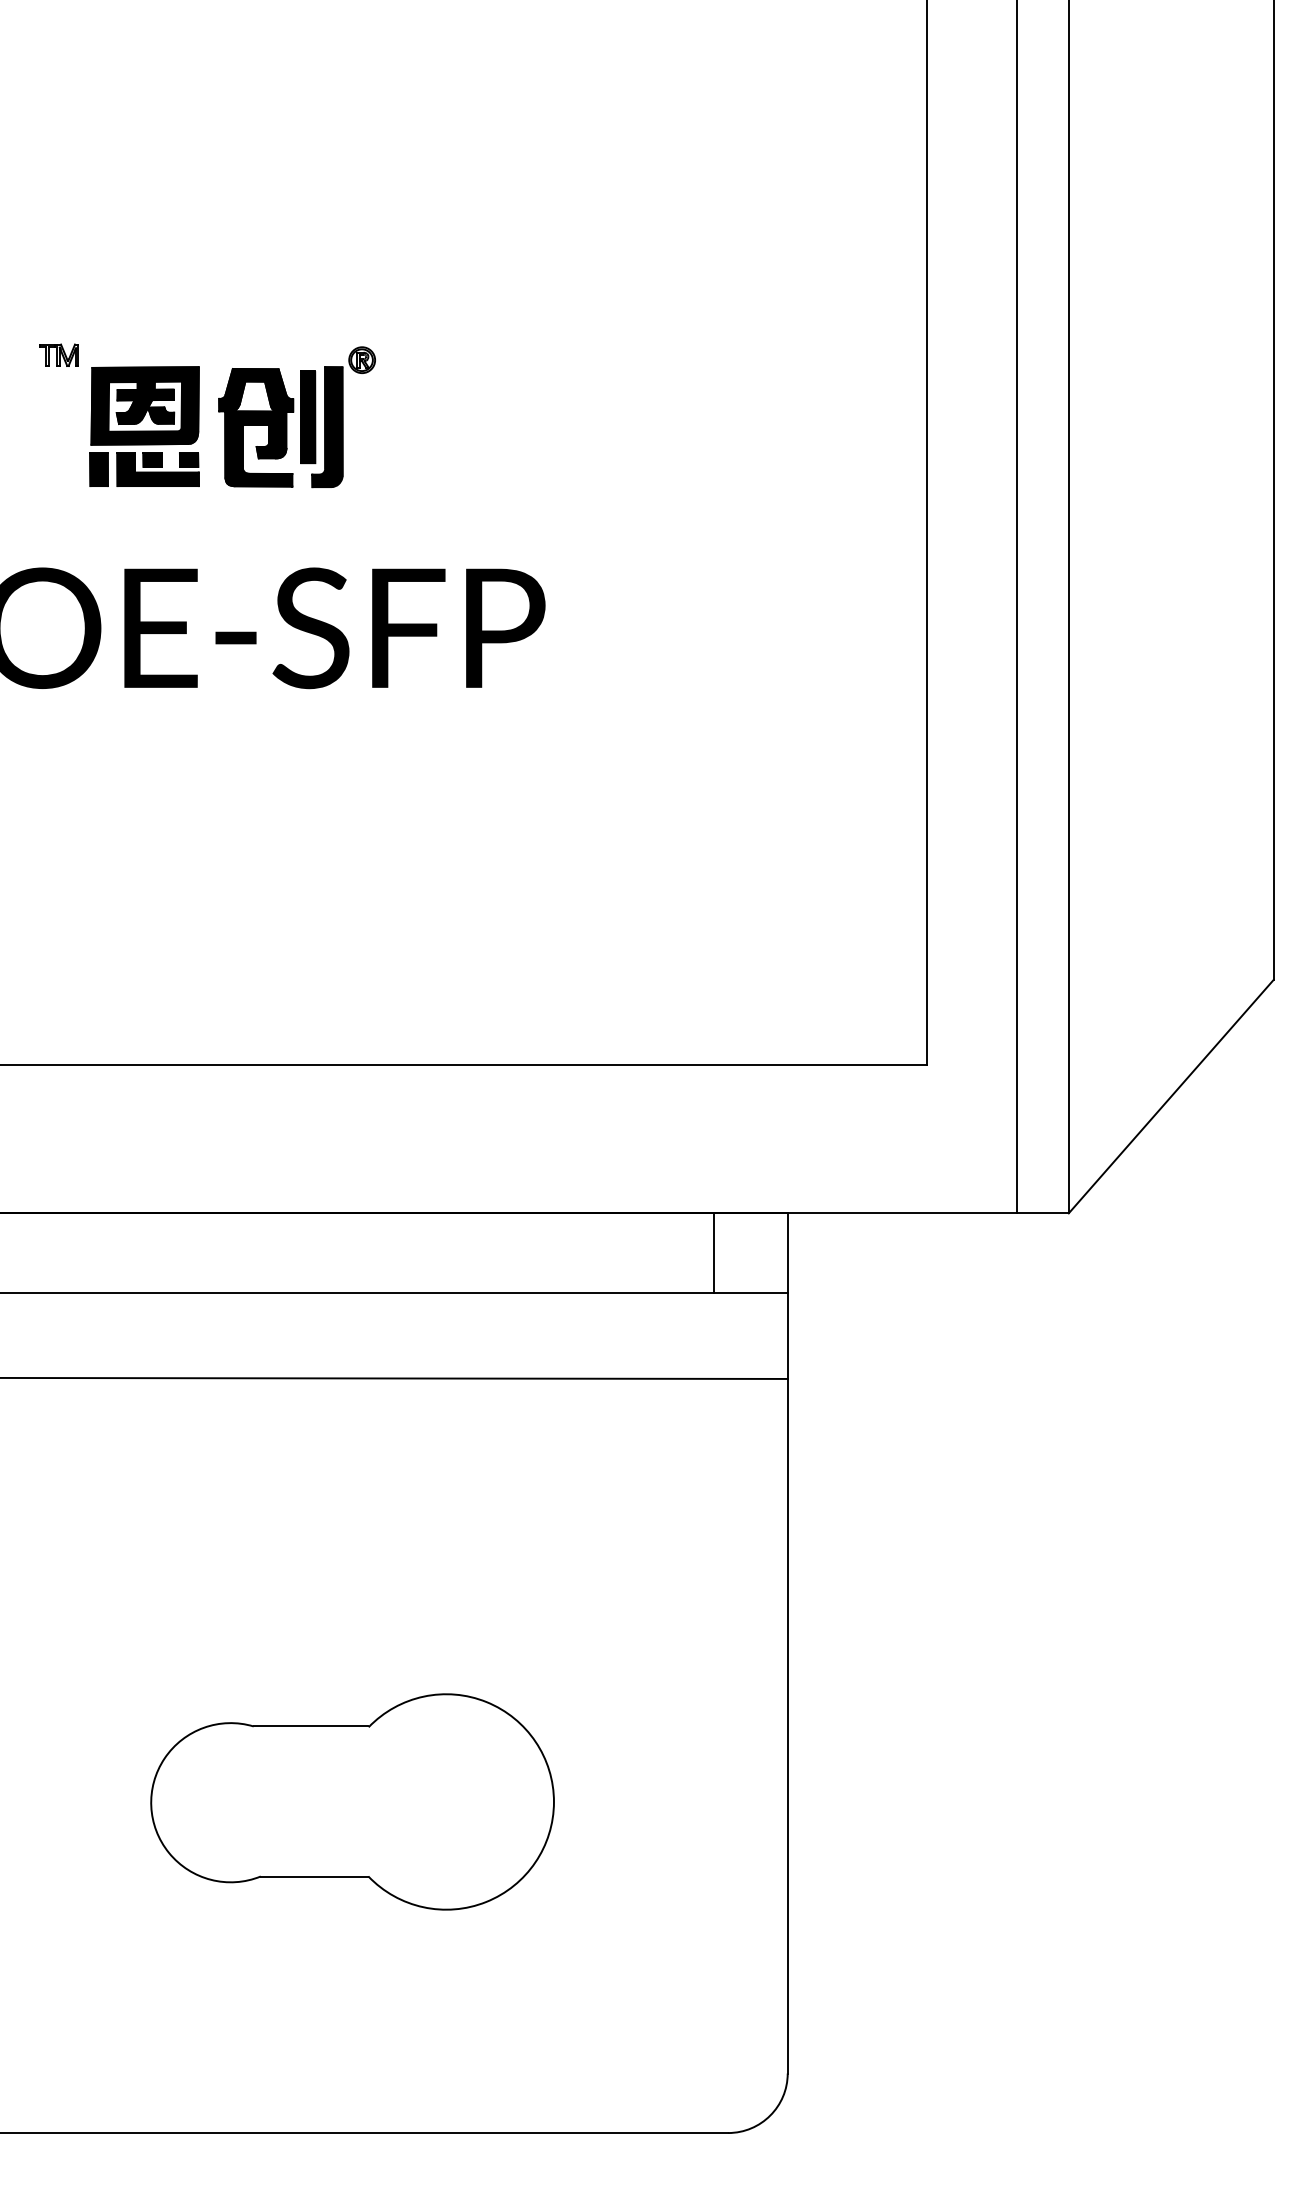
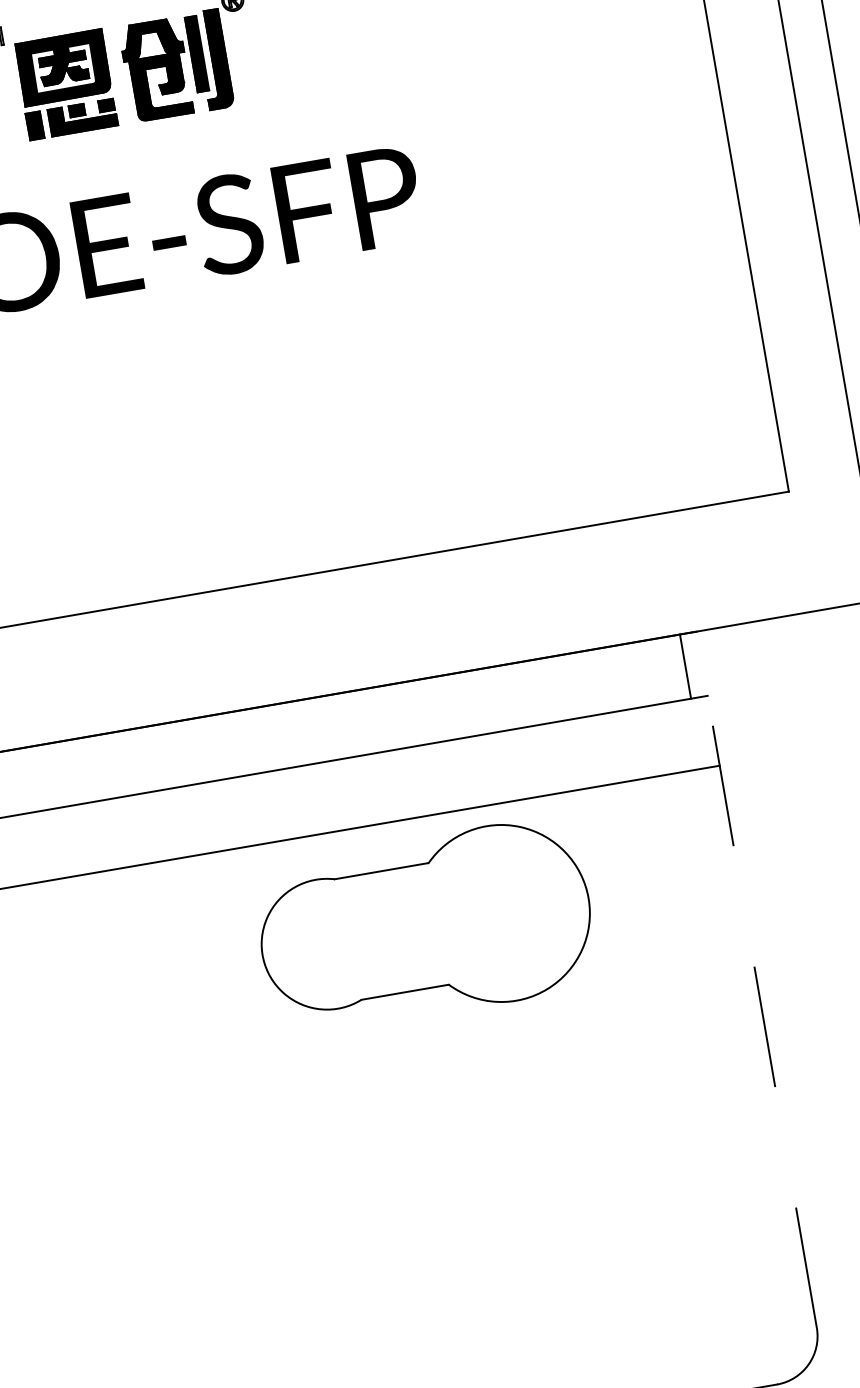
line: (714, 1252) -> (685, 666), moved
line: (787, 1642) -> (756, 979), solid -> dashed
part: (352, 1801) -> (425, 926), moved

